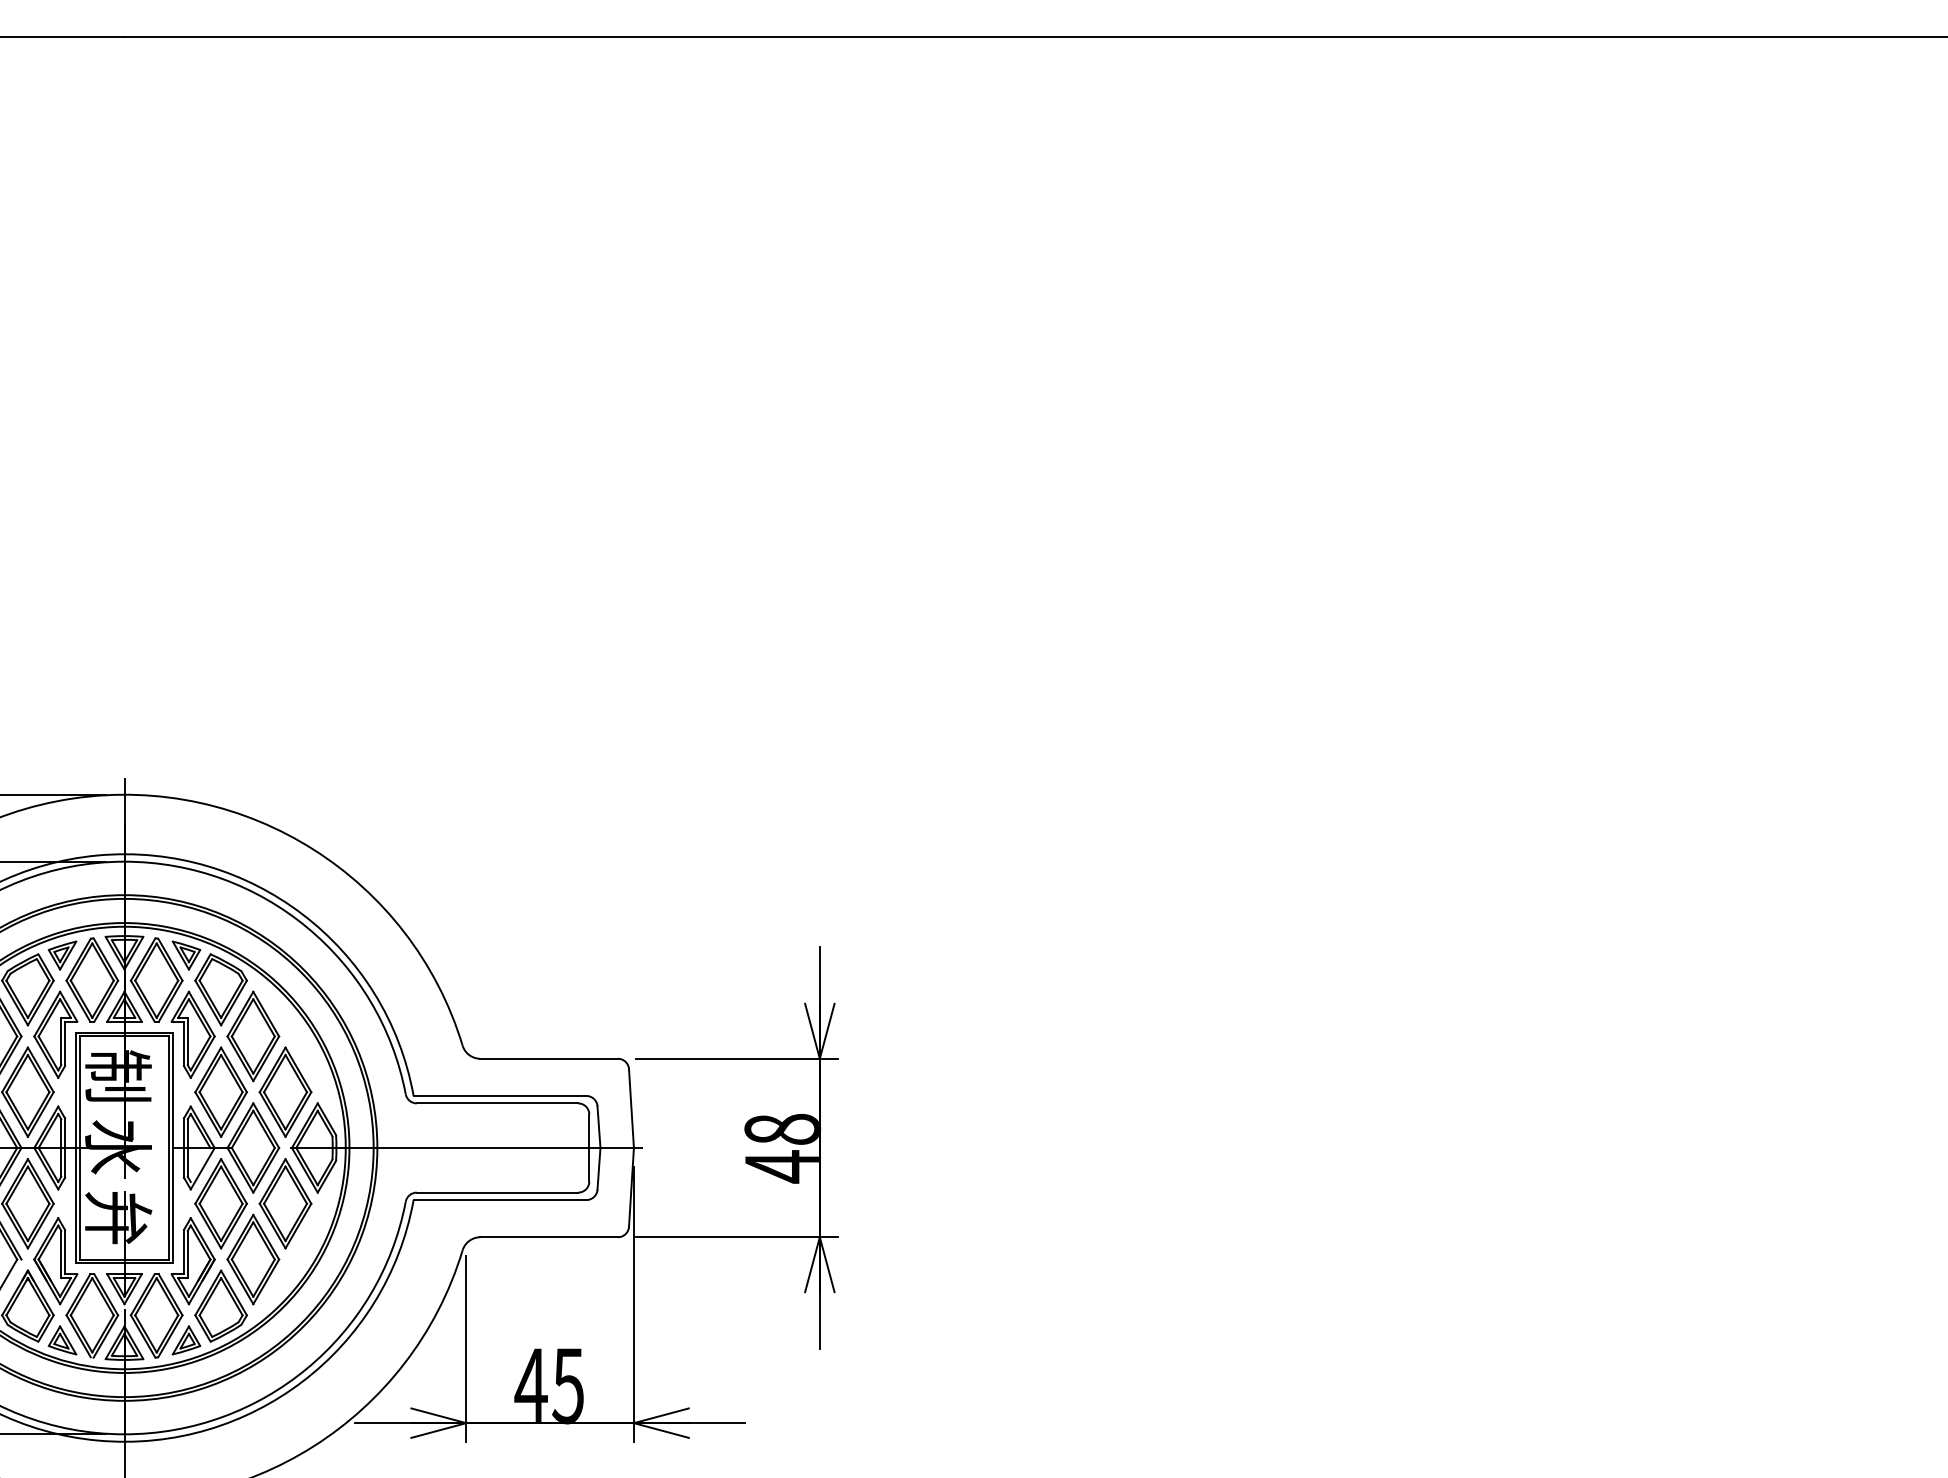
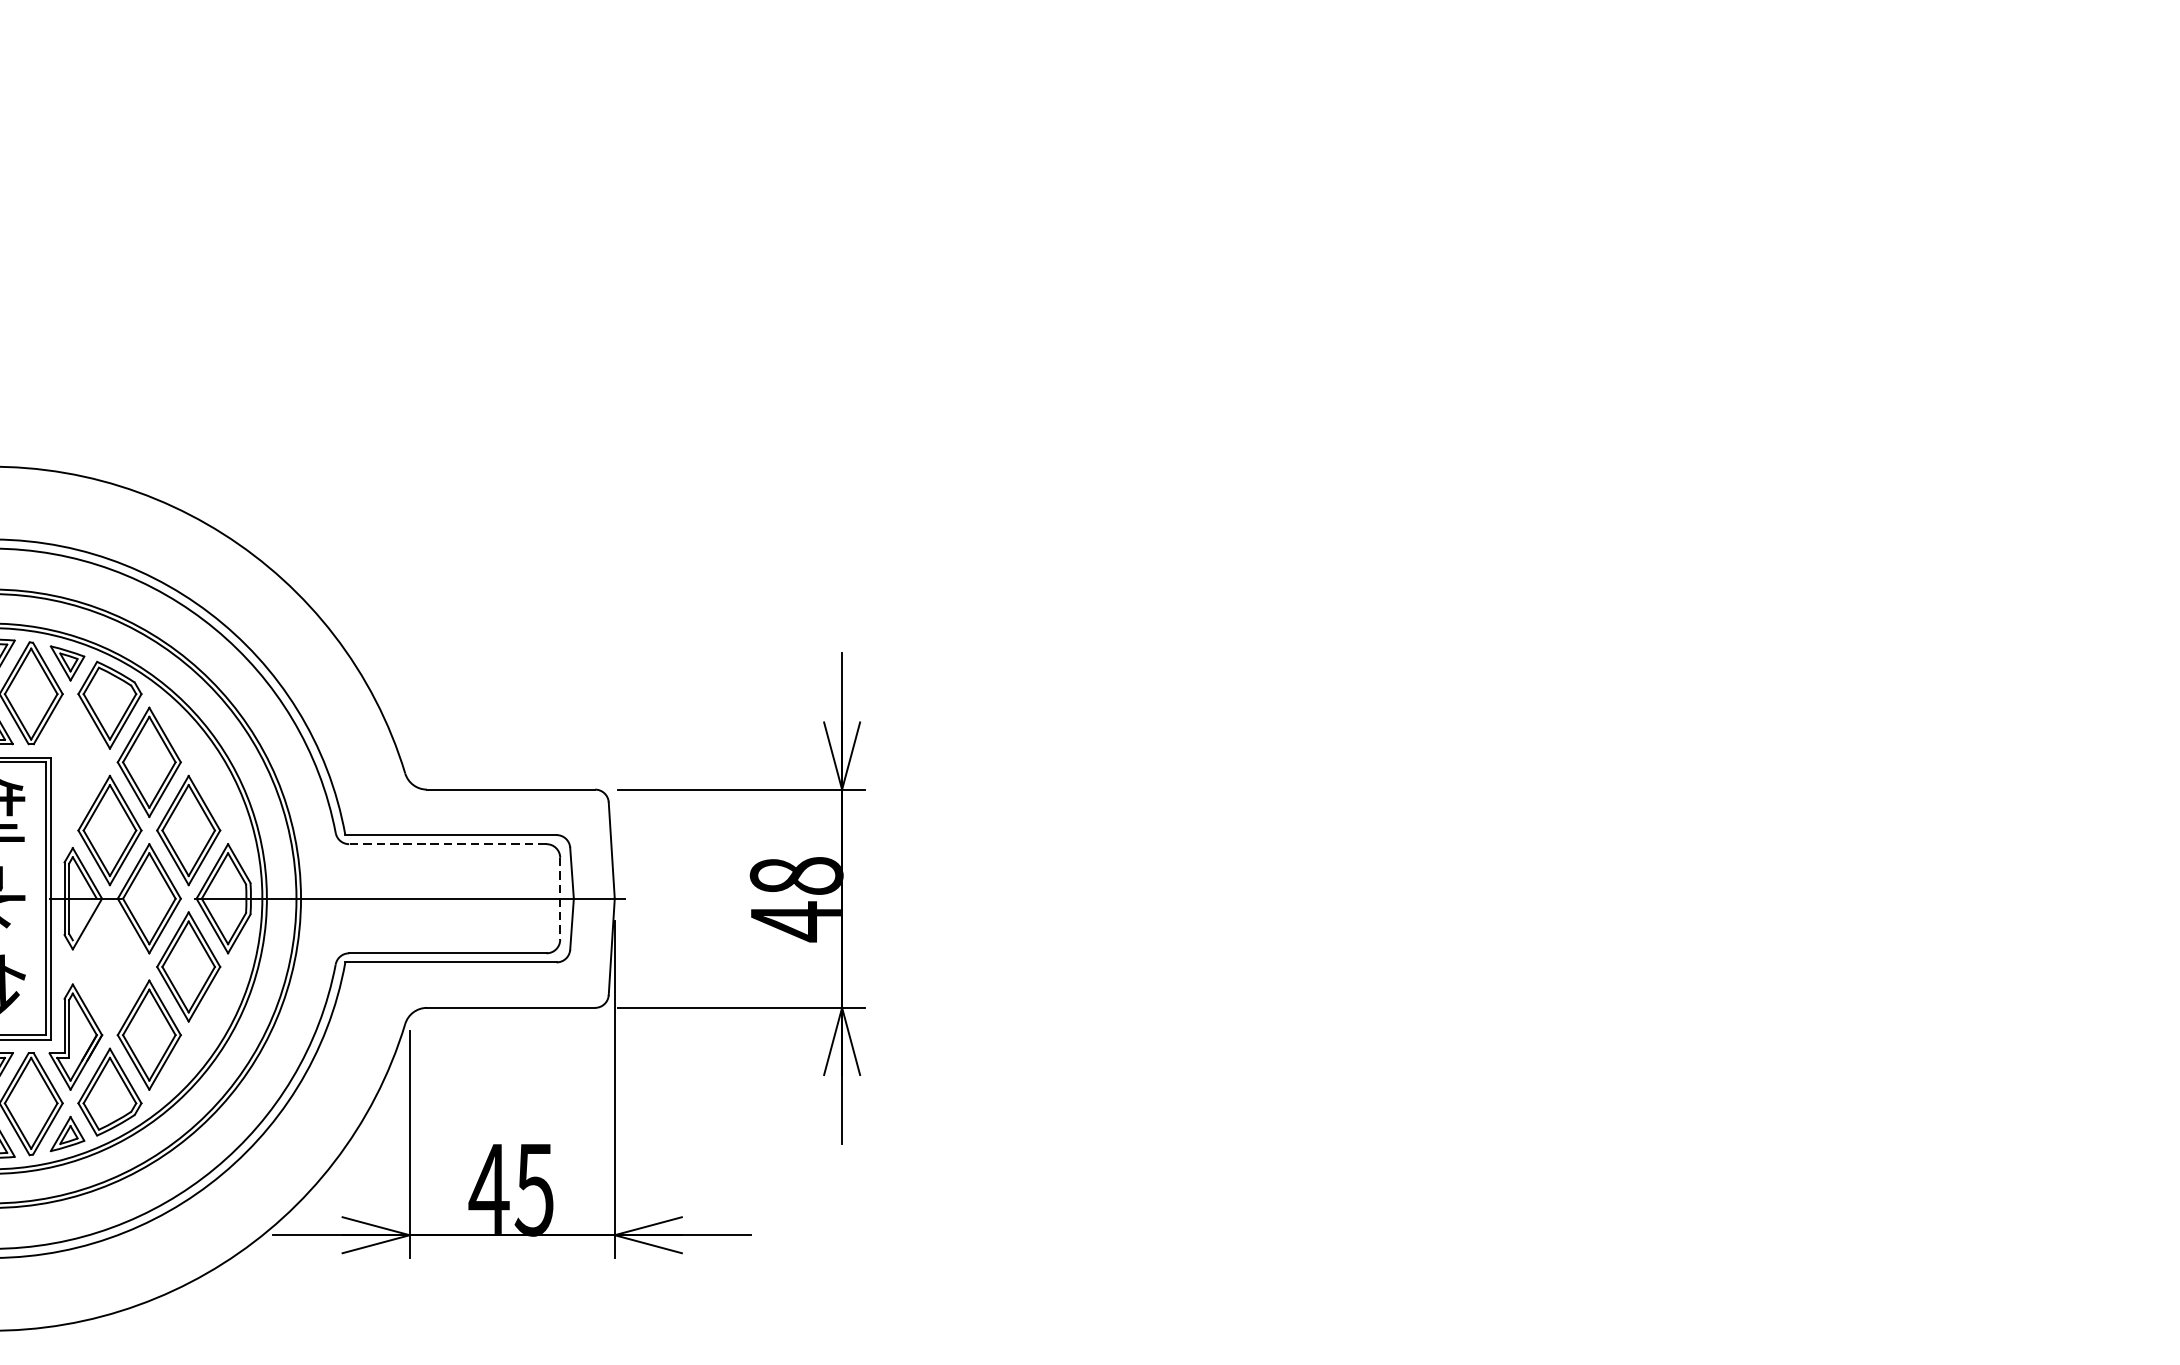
part: (192, 1034) -> (74, 759), removed
line: (497, 1103) -> (447, 844), solid -> dashed
line: (589, 1148) -> (560, 899), solid -> dashed
part: (220, 1203) -> (109, 966), removed

